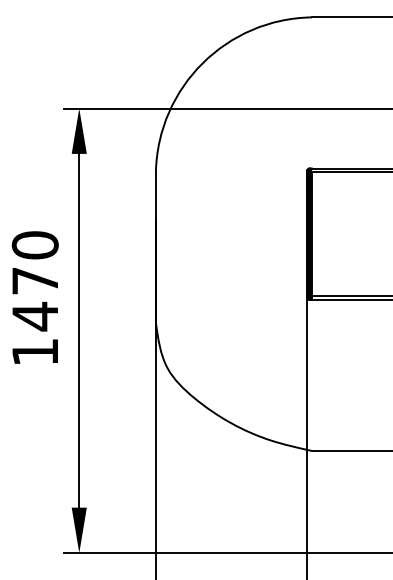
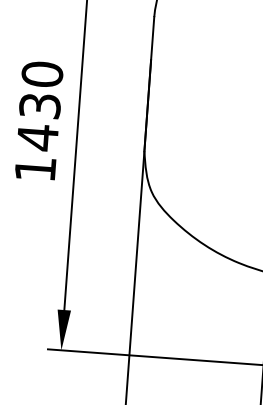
text: (34, 280) -> (39, 105), 1470 -> 1430

